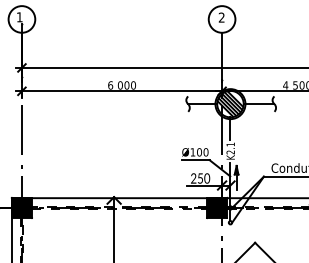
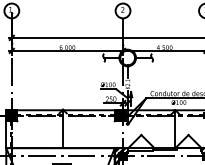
hatch: (230, 103) -> (127, 57), removed

